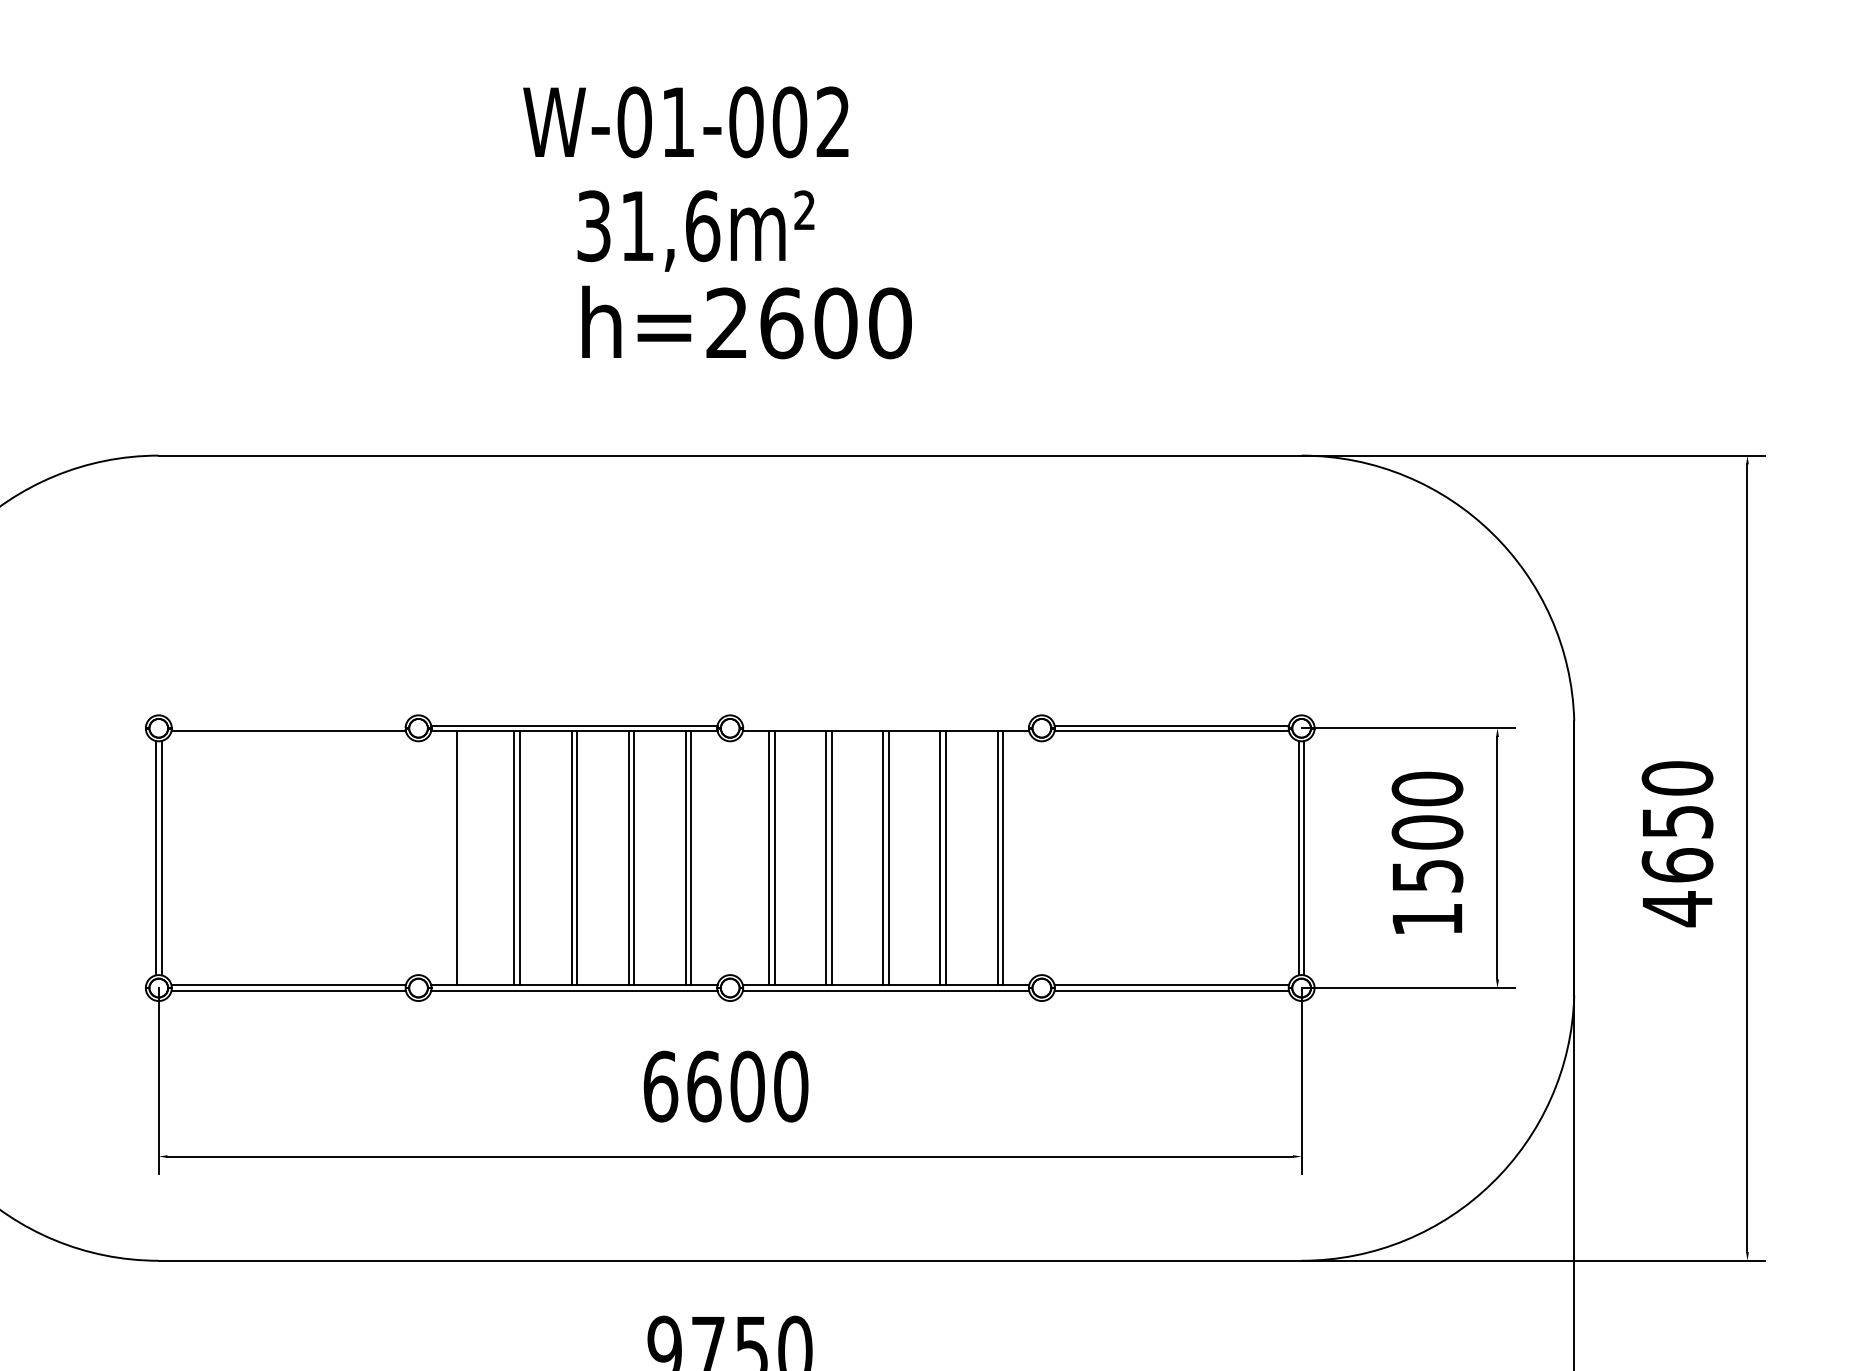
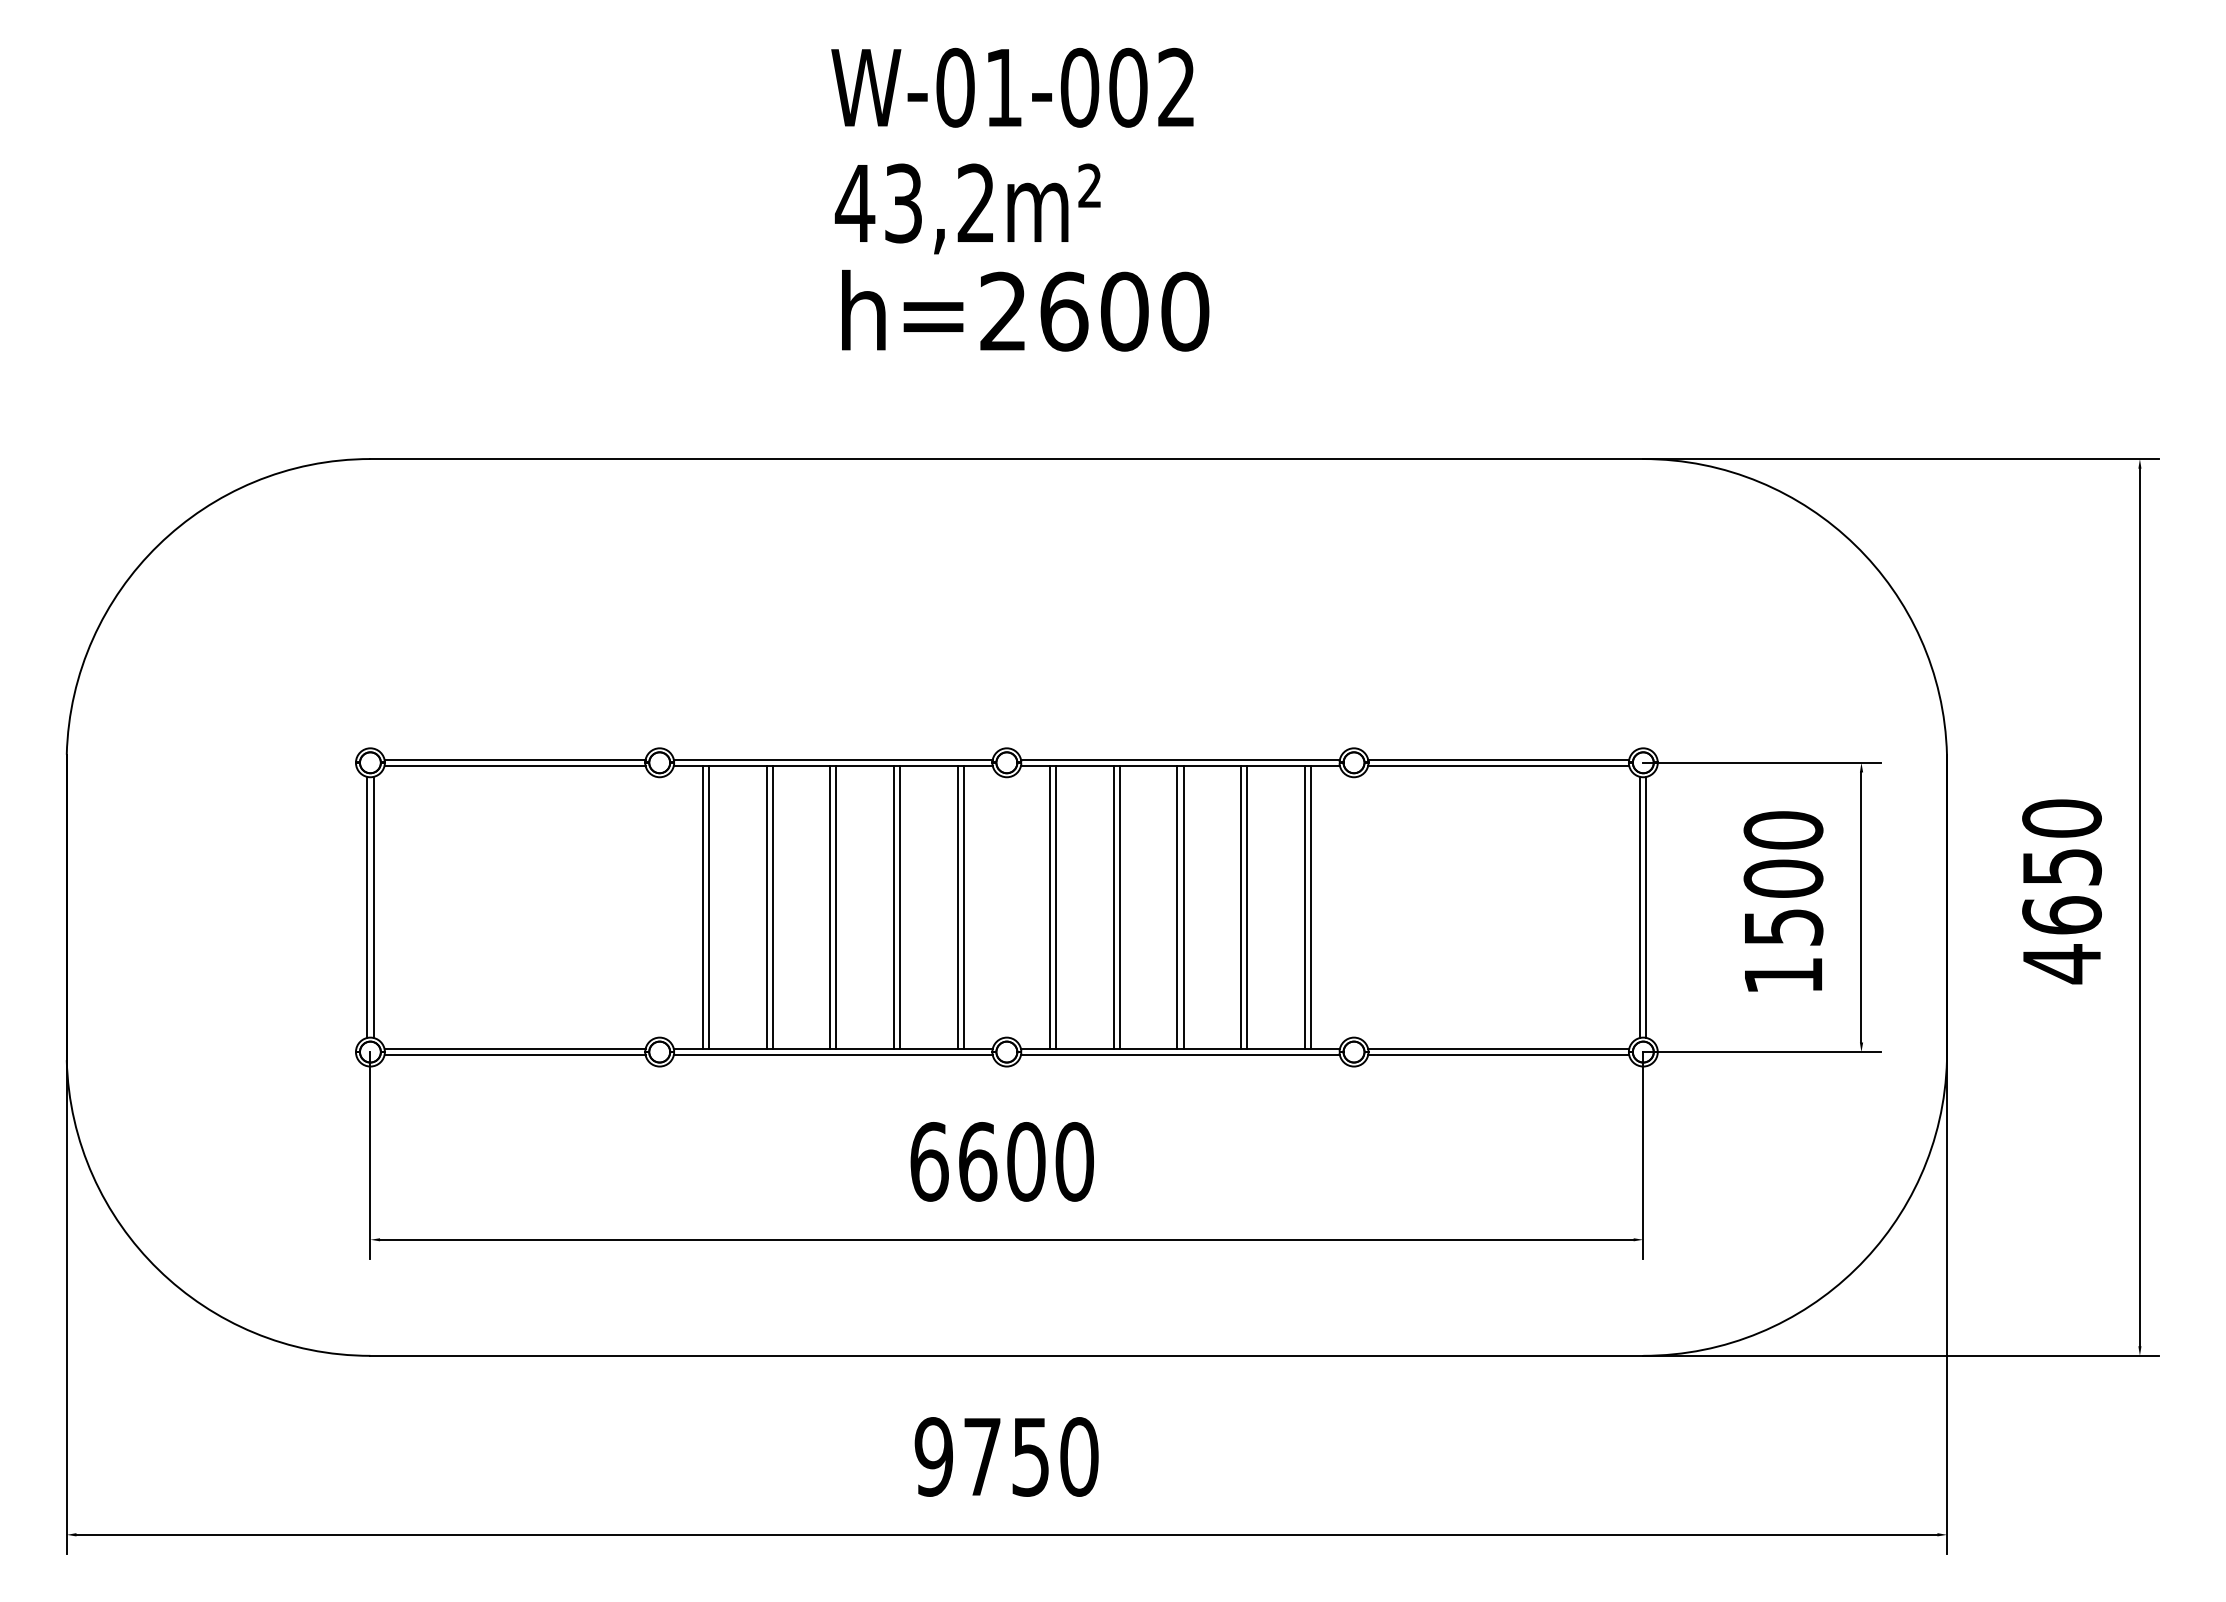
text: (685, 122) -> (1012, 87), moved
text: (647, 226) -> (914, 203), 31,6m² -> 43,2m²
line: (288, 725) -> (514, 759), added
line: (886, 725) -> (1180, 759), added
line: (463, 858) -> (709, 907), added

